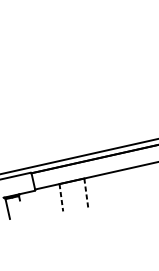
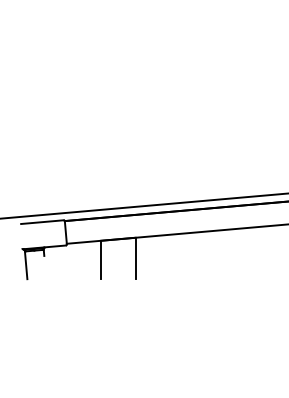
line: (86, 193) -> (135, 258), dashed -> solid
line: (61, 197) -> (100, 259), dashed -> solid

